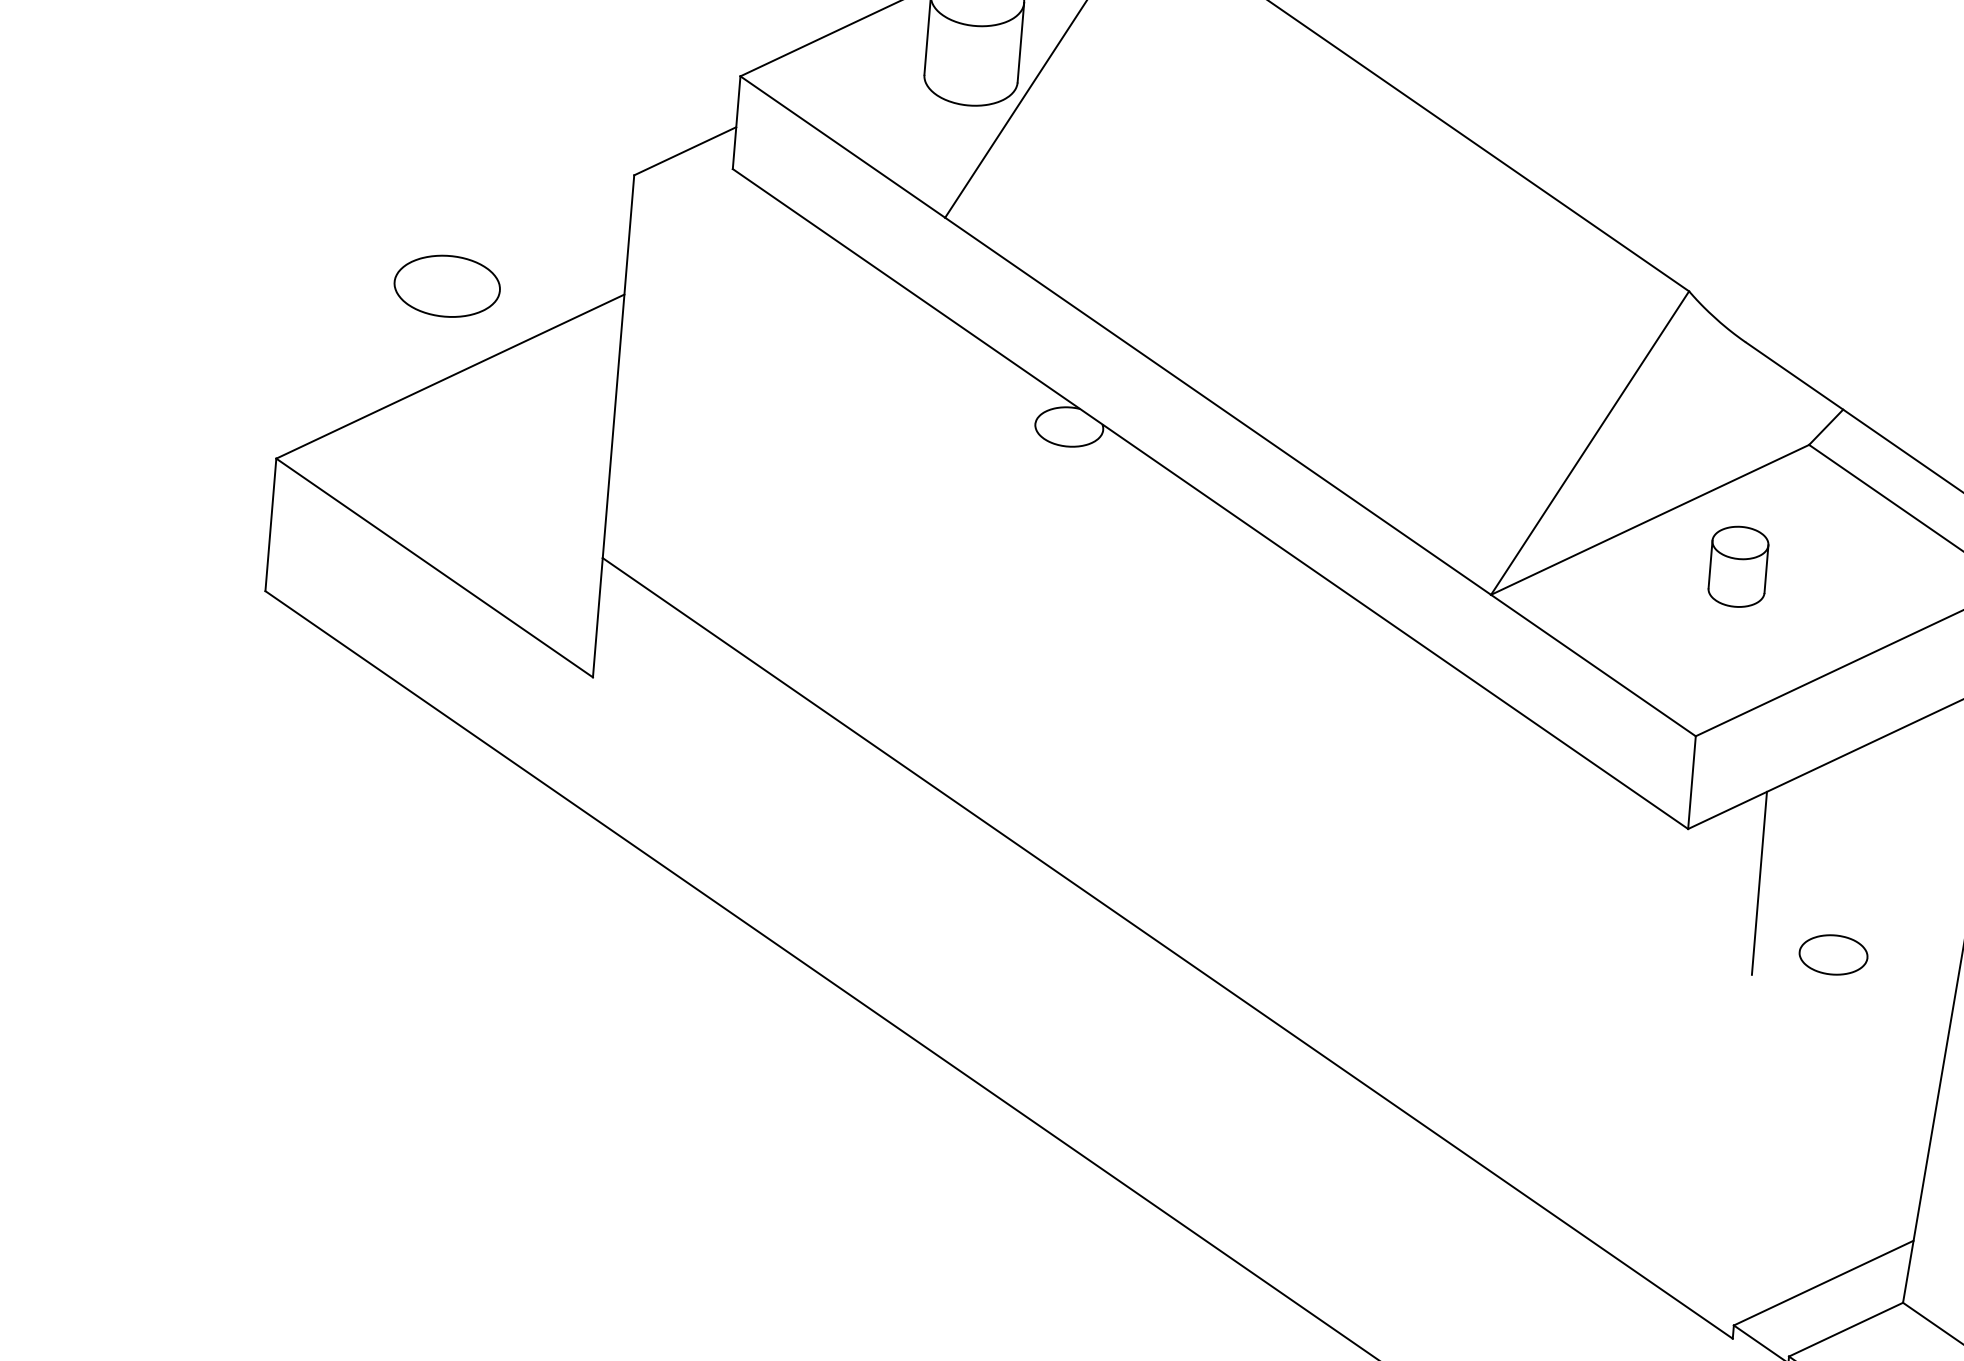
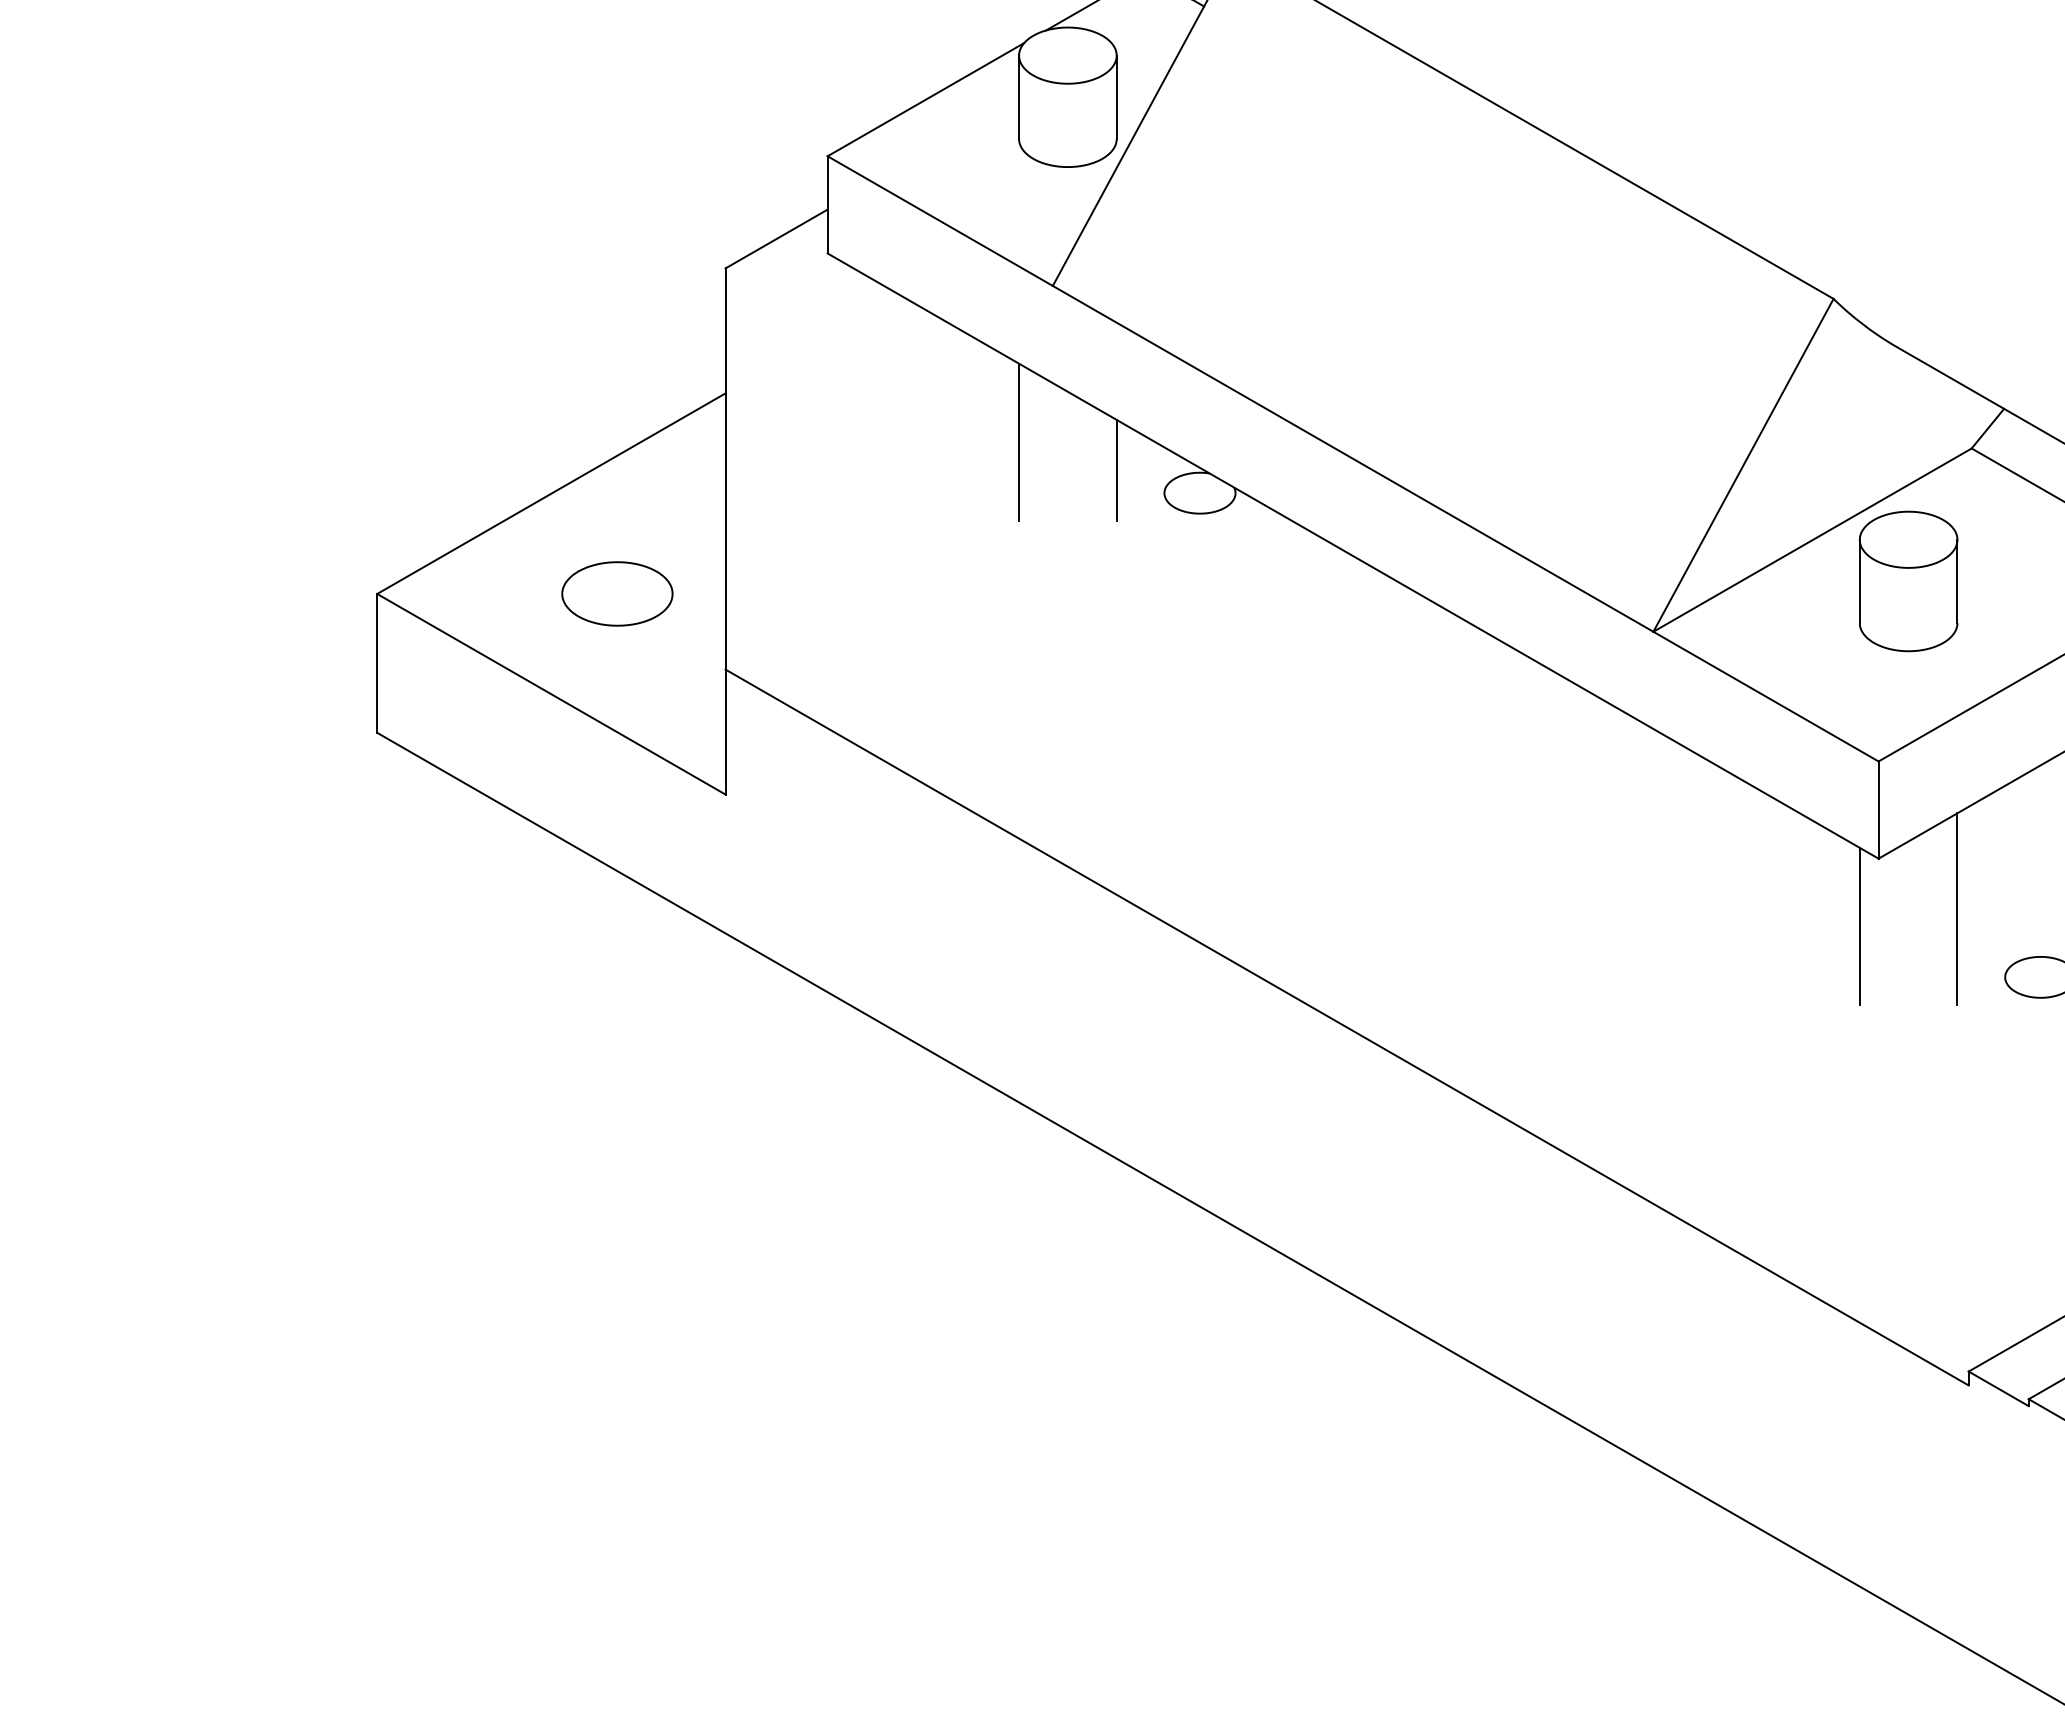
part: (447, 285) -> (617, 593), moved
line: (901, 363) -> (1019, 441), added
line: (991, 397) -> (1116, 469), added
part: (1738, 566) -> (1908, 581), size x1.67
line: (1664, 892) -> (1859, 926), added

